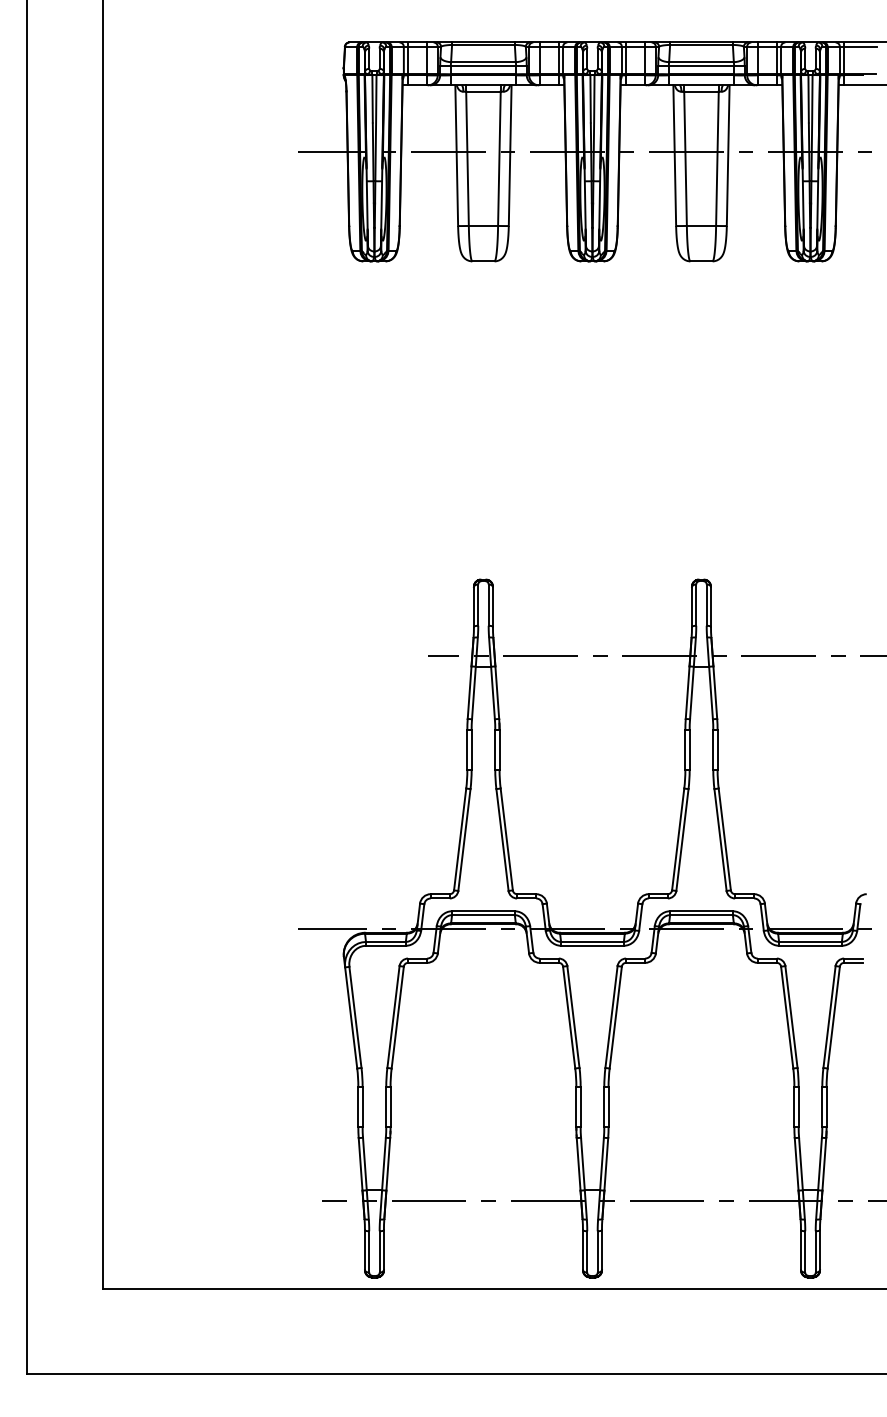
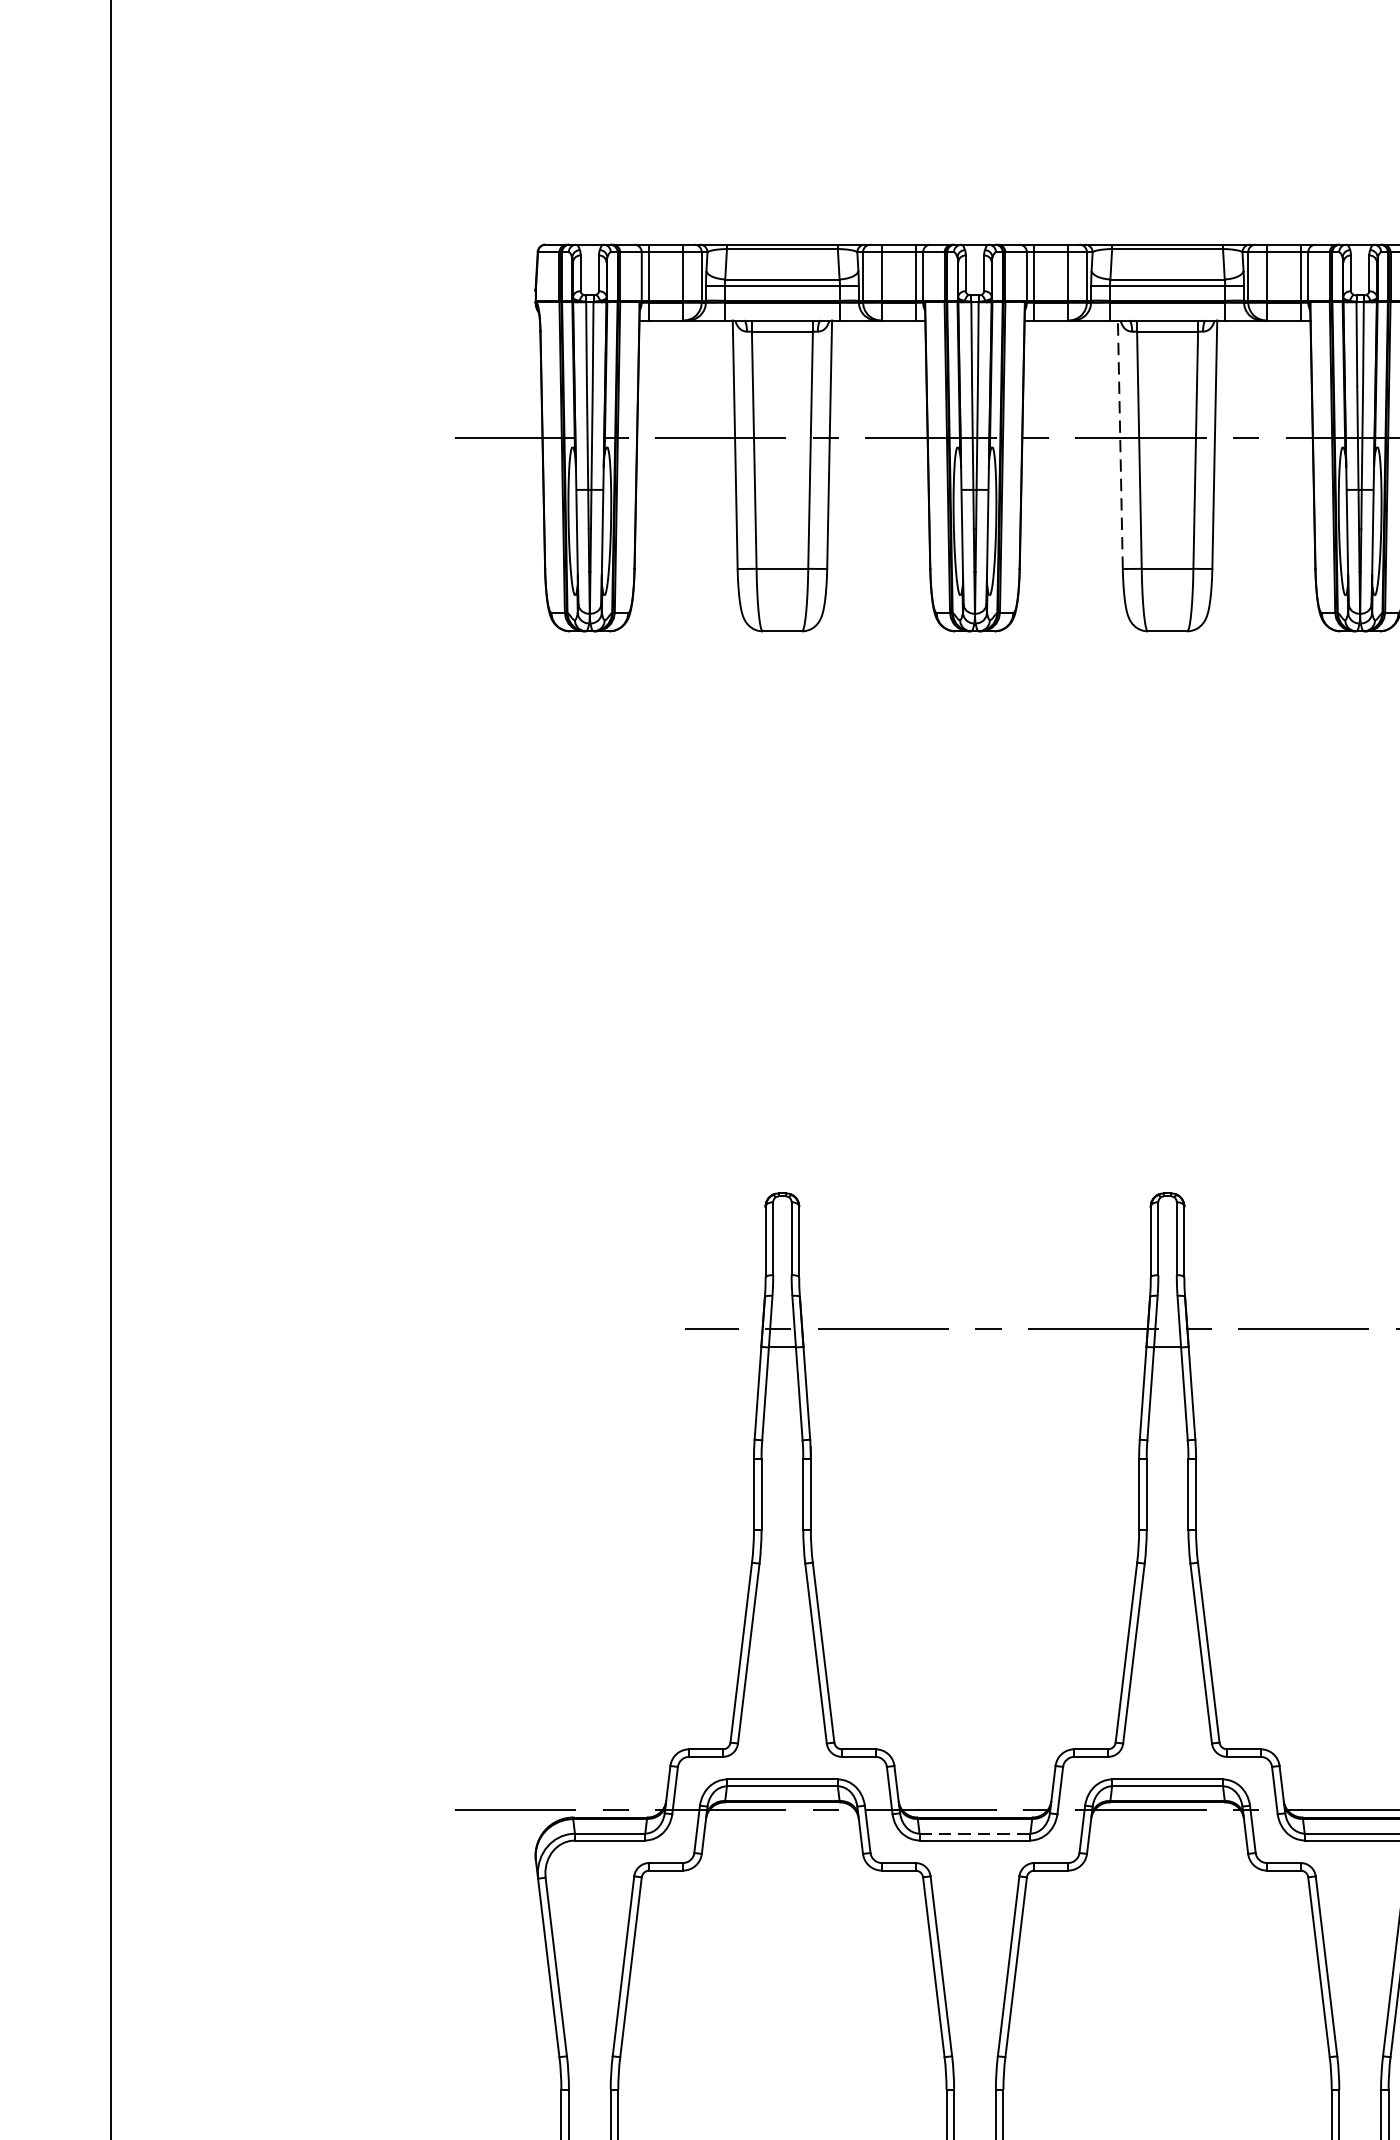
line: (674, 155) -> (1119, 444), solid -> dashed
line: (592, 941) -> (975, 1832), solid -> dashed

